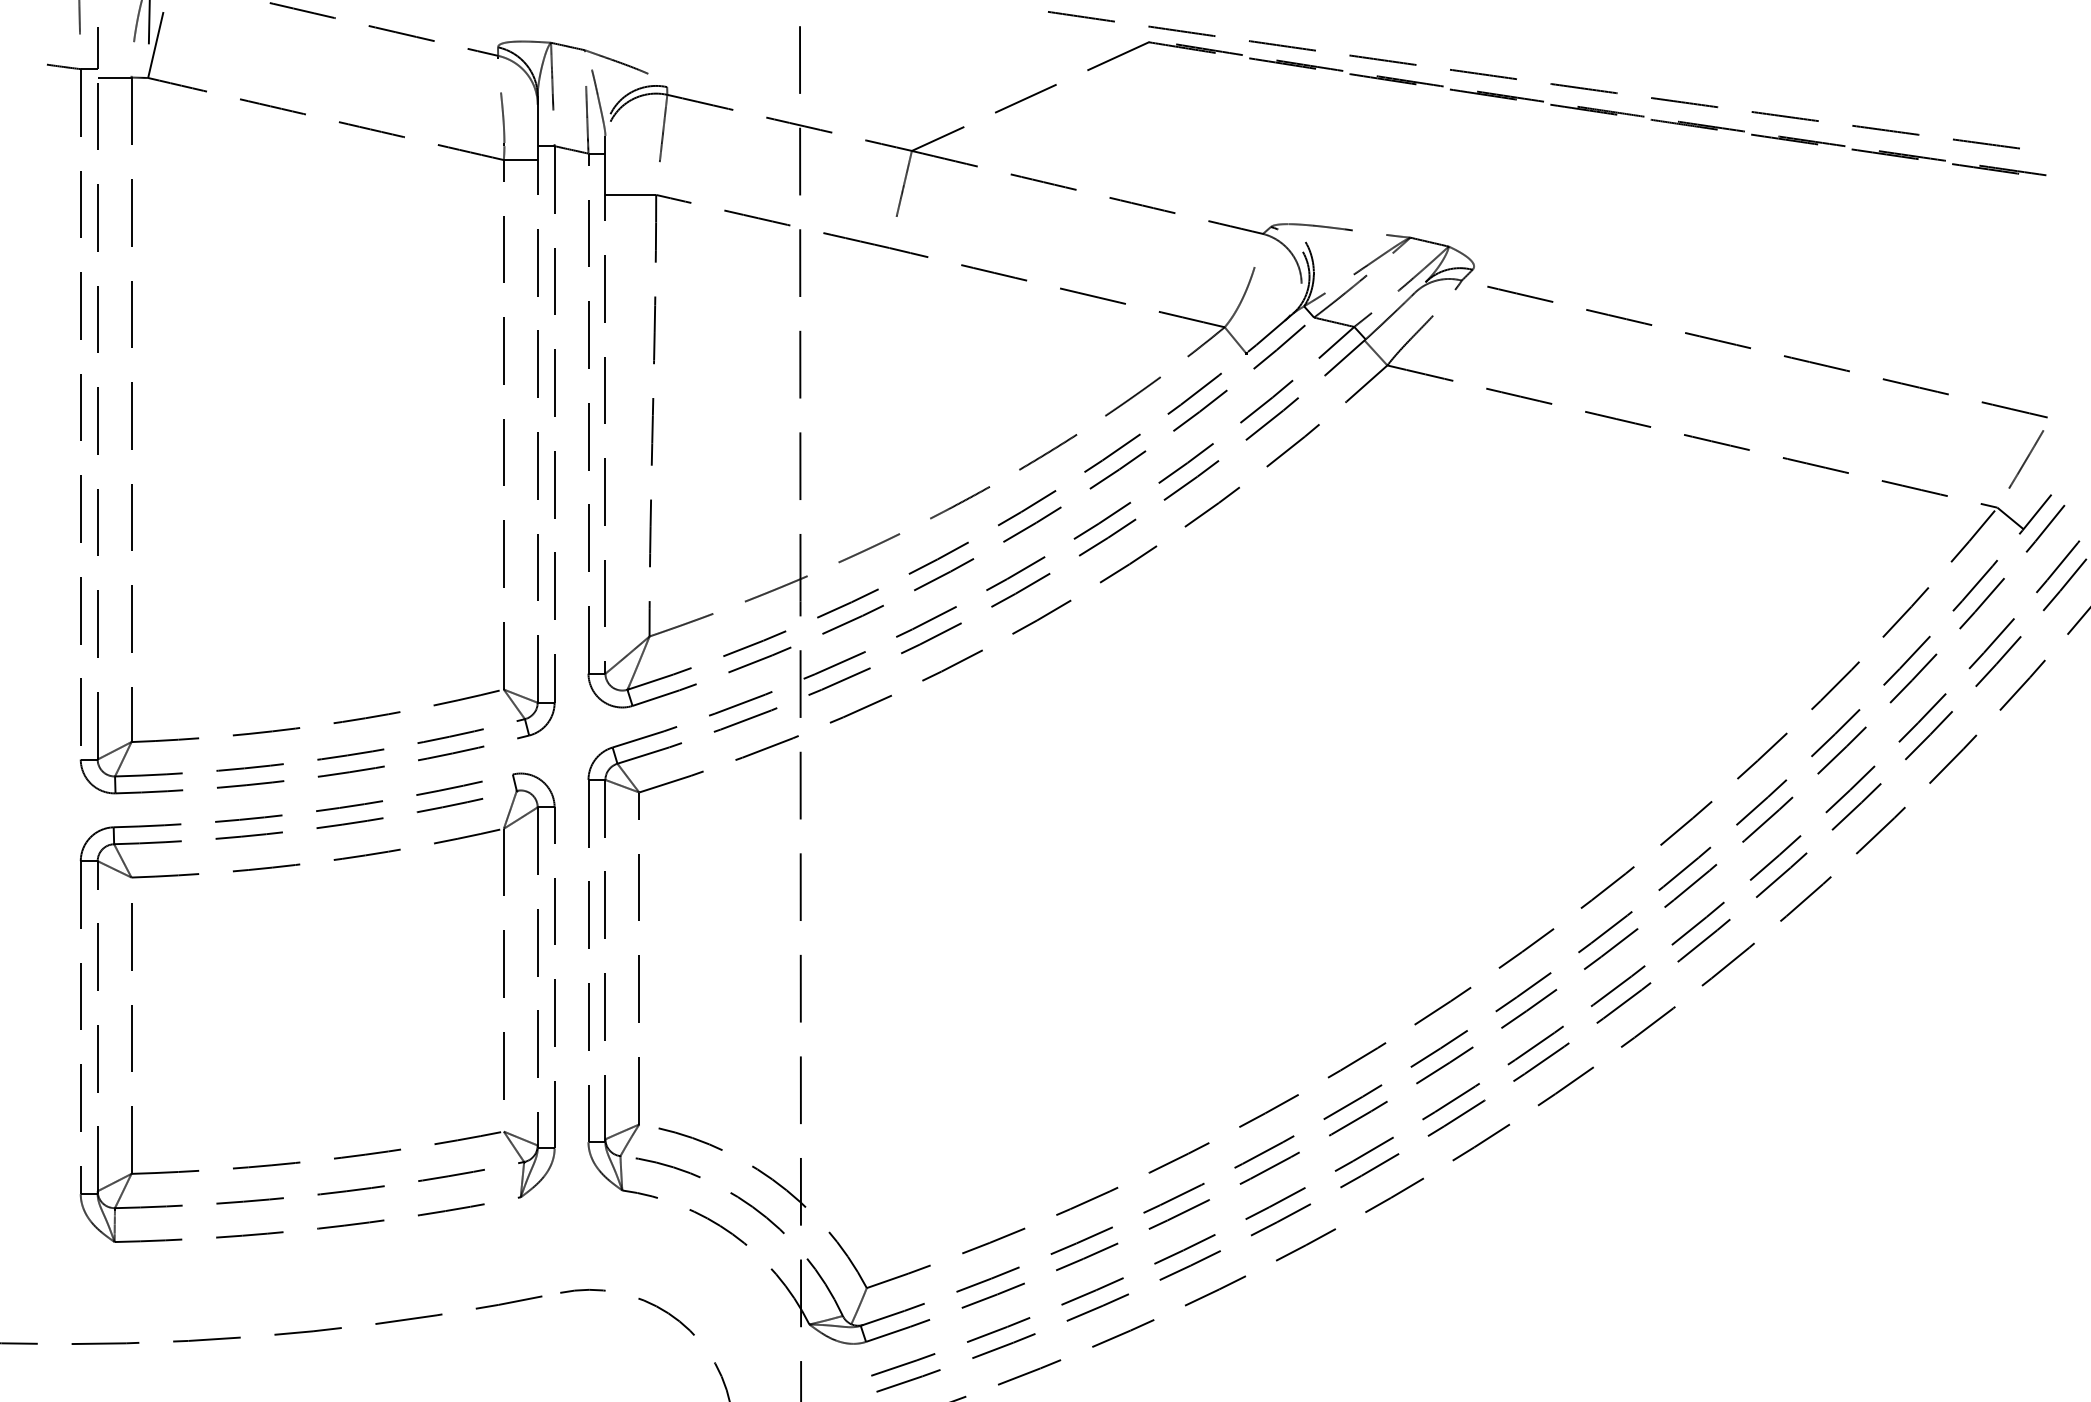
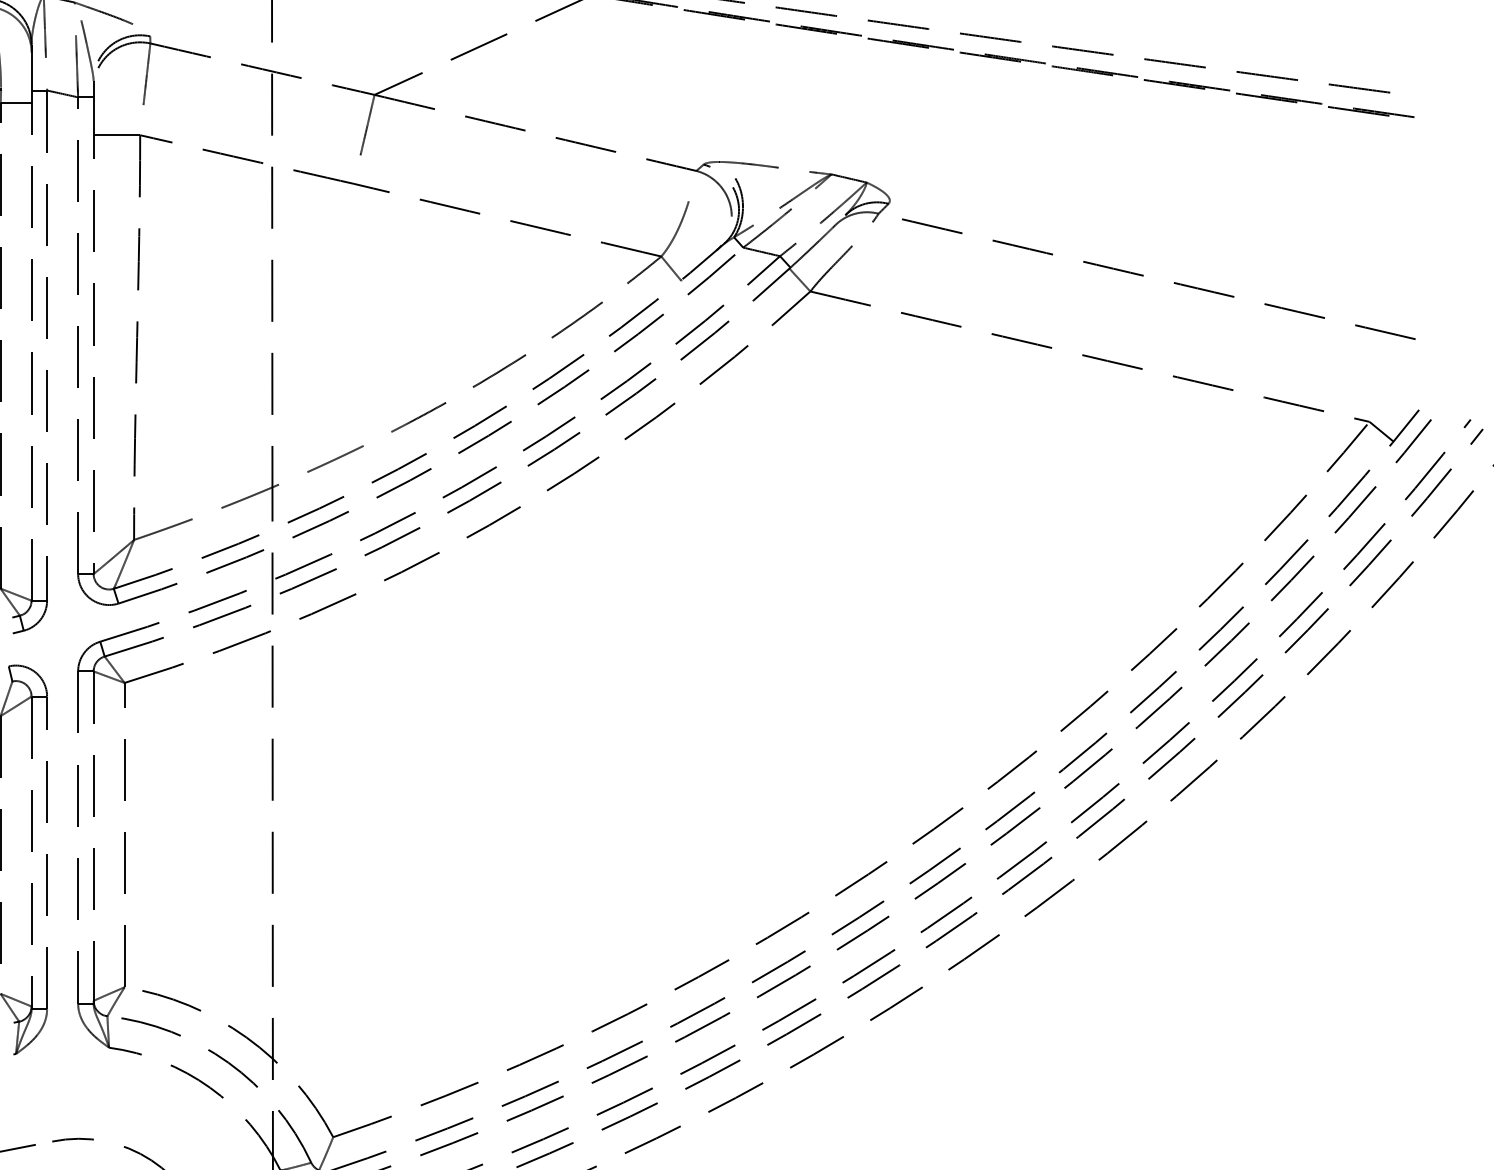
line: (2026, 459) -> (1396, 377), removed

